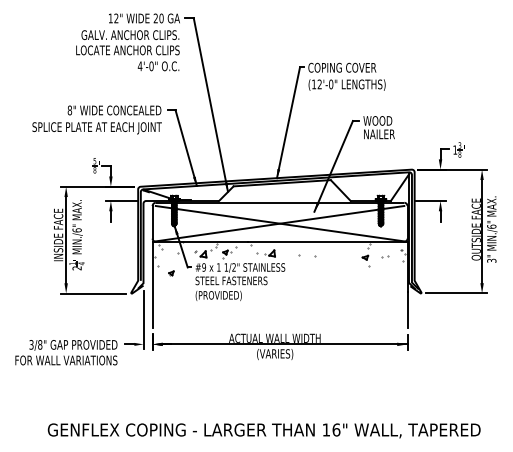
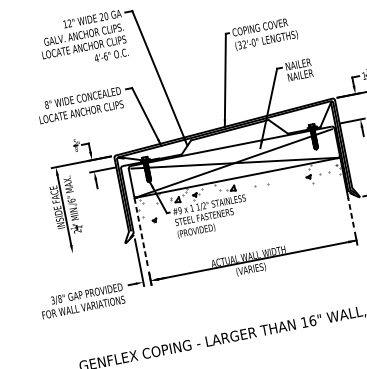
text: (151, 65) -> (105, 55), 4'-0" -> 4'-6"
text: (314, 84) -> (240, 45), (12'-0" -> (32'-0"
text: (378, 120) -> (297, 64), WOOD -> NAILER
text: (96, 128) -> (71, 115), SPLICE PLATE AT EACH JOINT -> LOCATE ANCHOR CLIPS
part: (385, 256) -> (324, 172), size x1.6
line: (152, 285) -> (141, 233), solid -> dashed
line: (93, 293) -> (94, 249), removed
line: (407, 309) -> (351, 212), solid -> dashed

